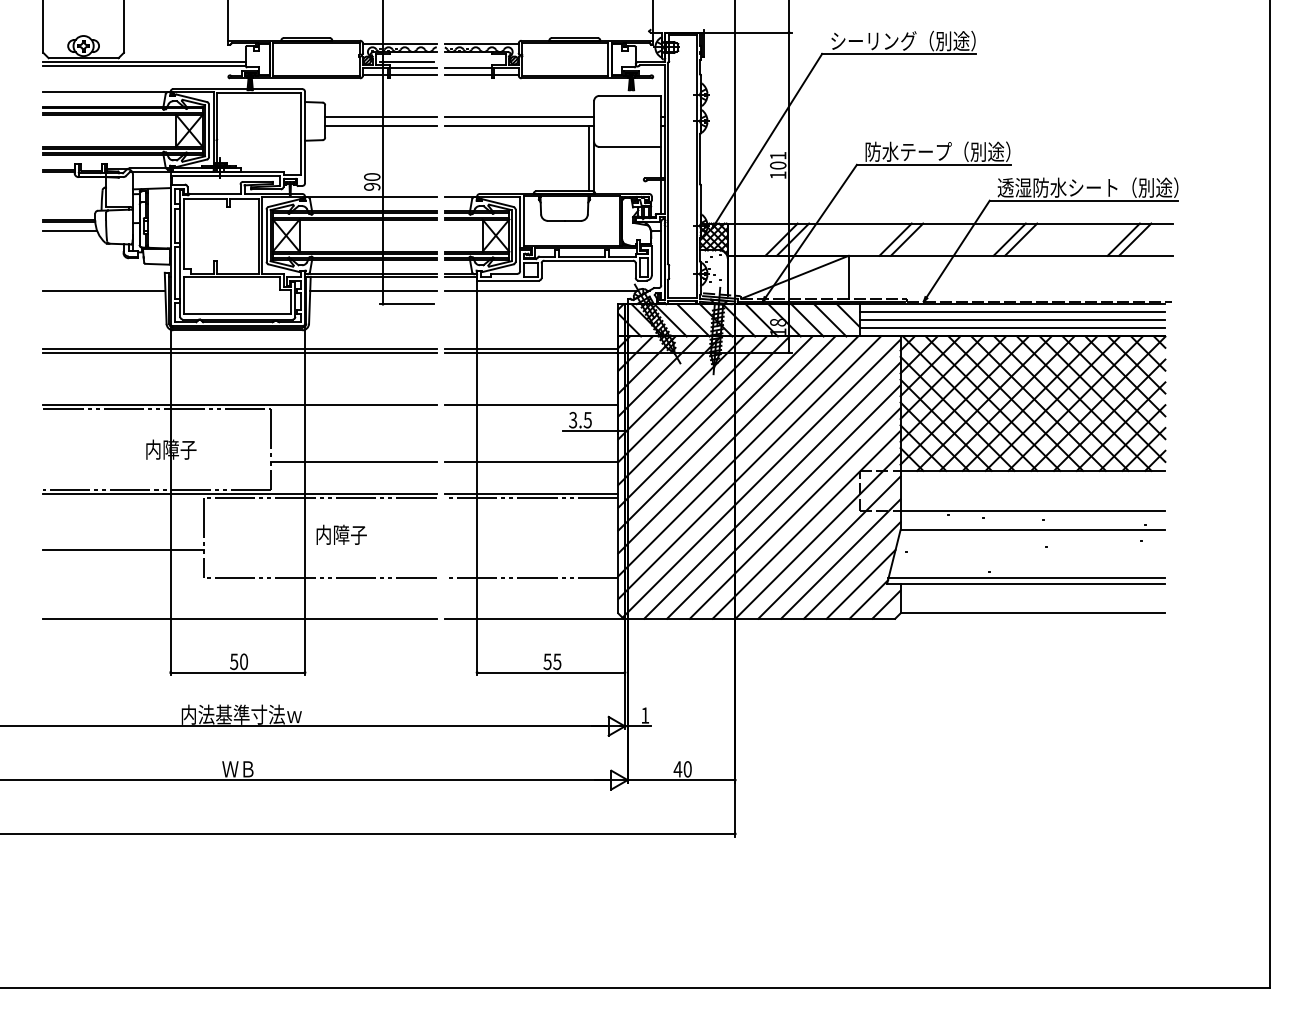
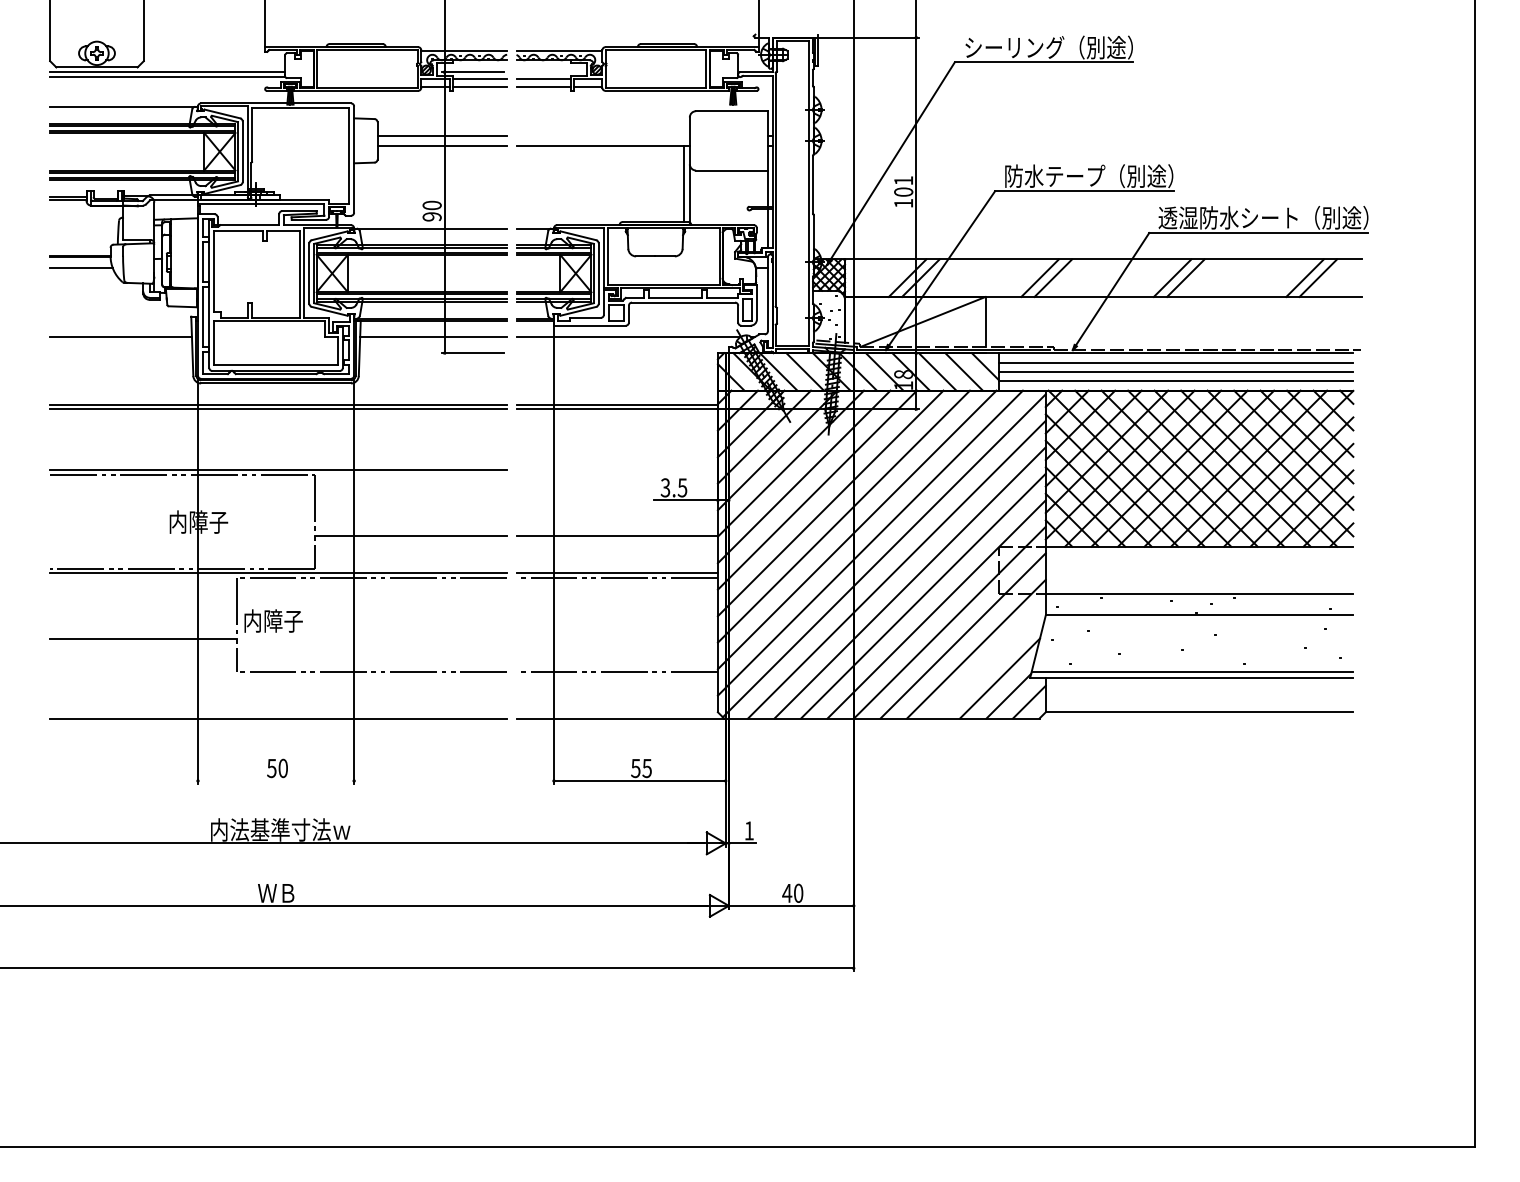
line: (519, 116) -> (603, 135), removed
line: (531, 405) -> (617, 470), removed
text: (341, 534) -> (273, 620), moved
line: (851, 570) -> (988, 662), removed
line: (237, 672) -> (275, 780), removed

